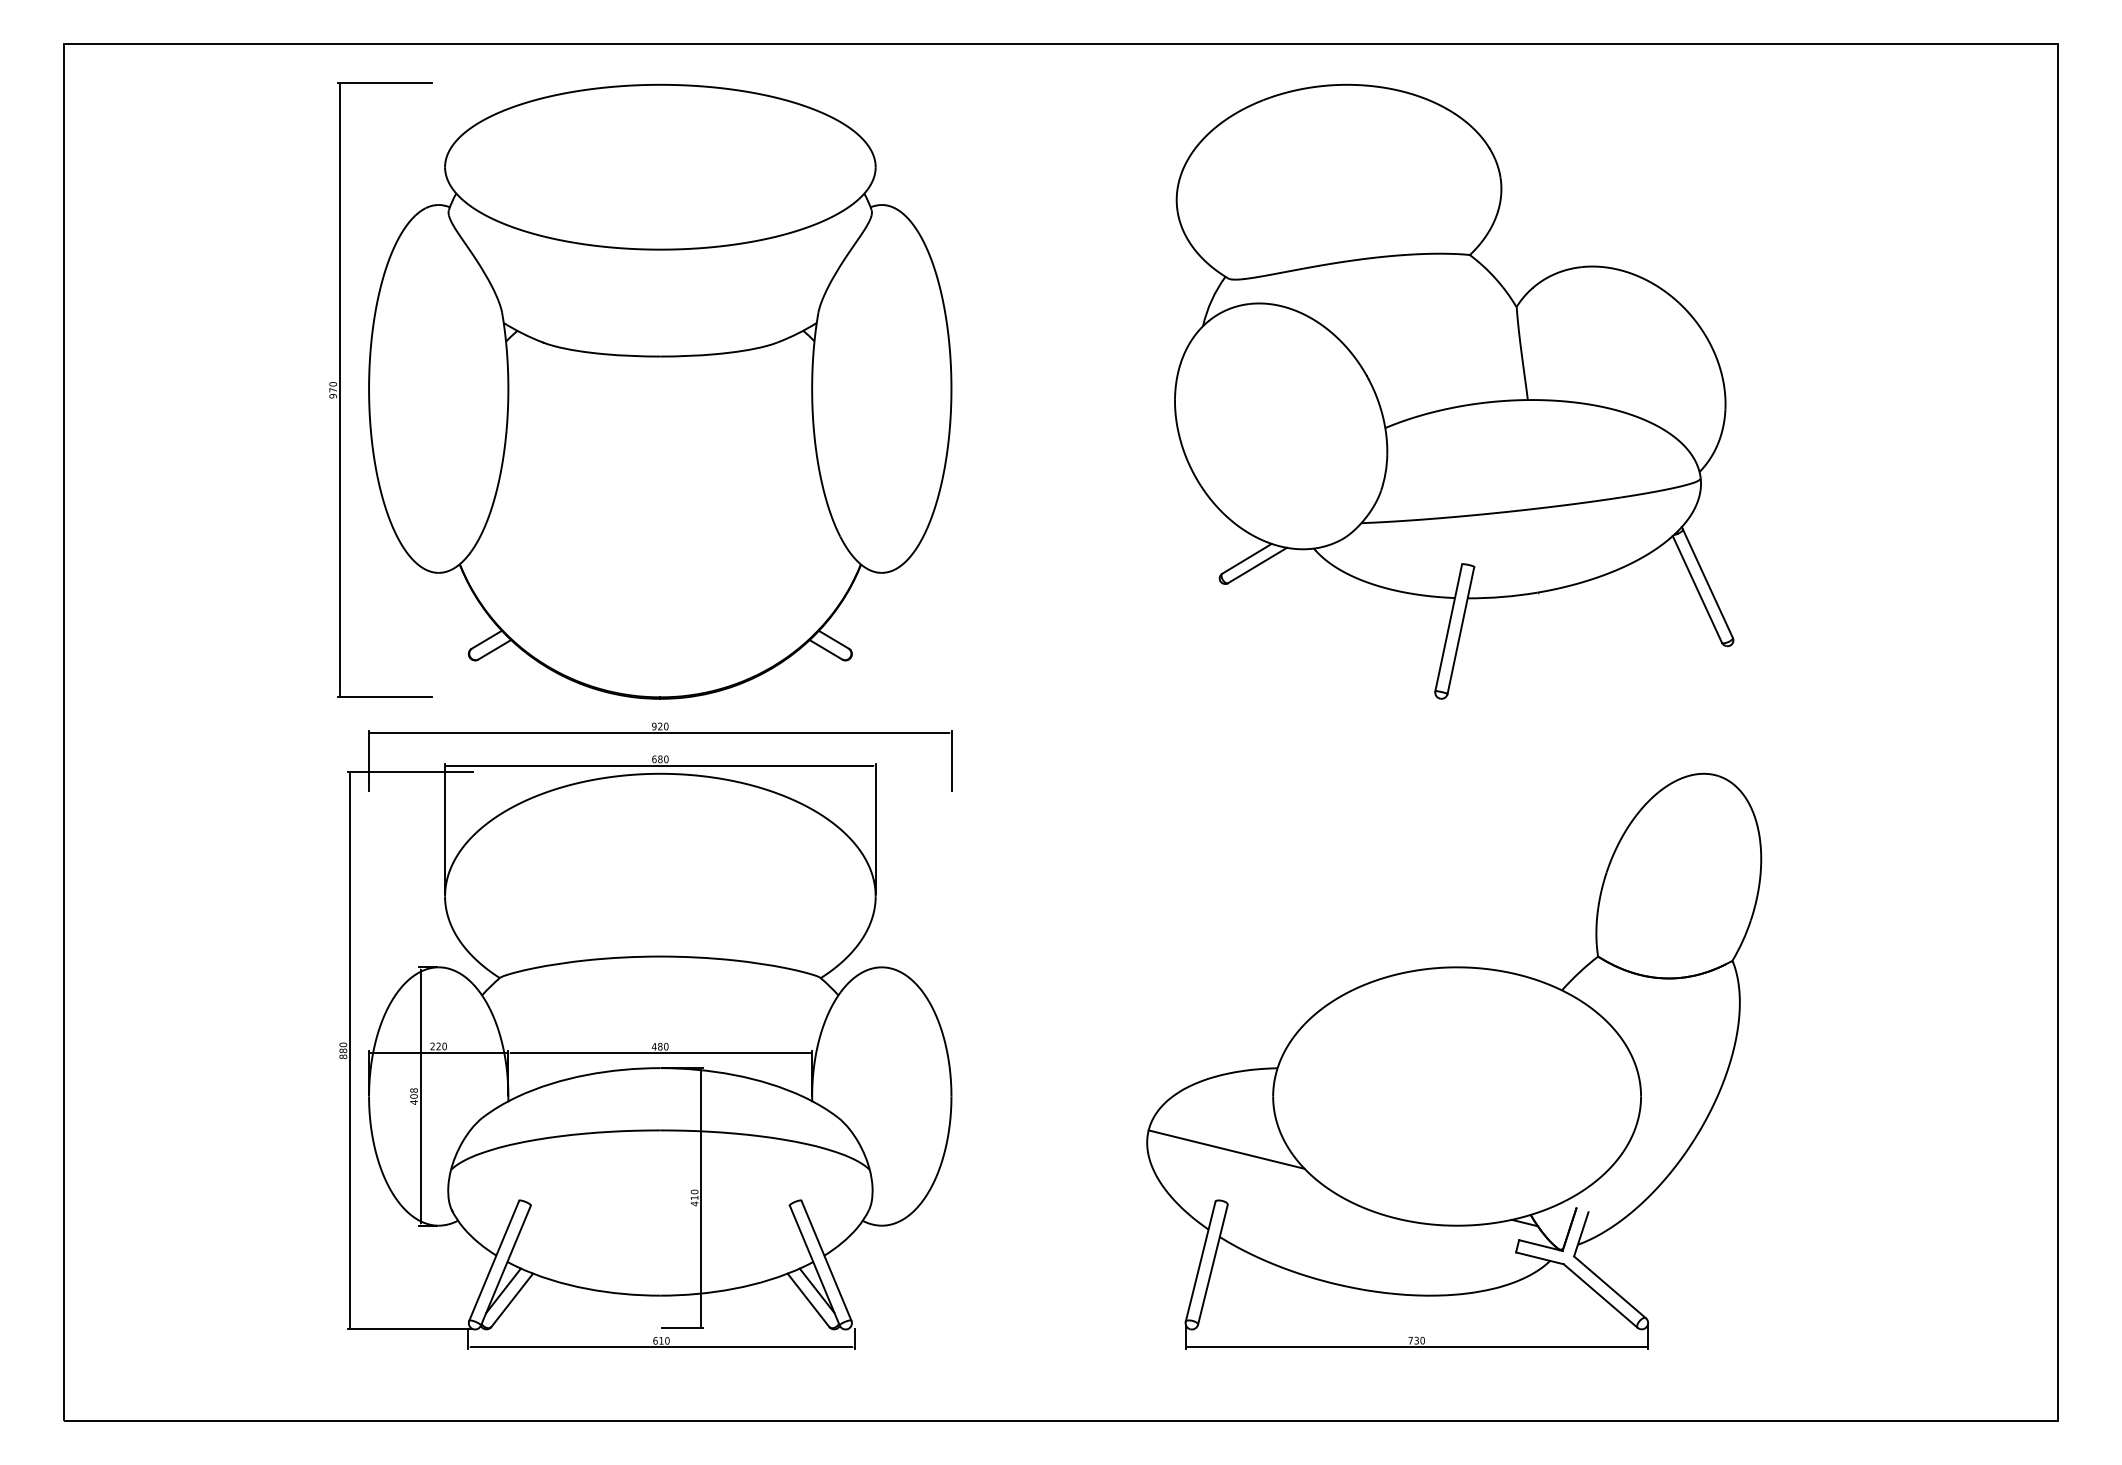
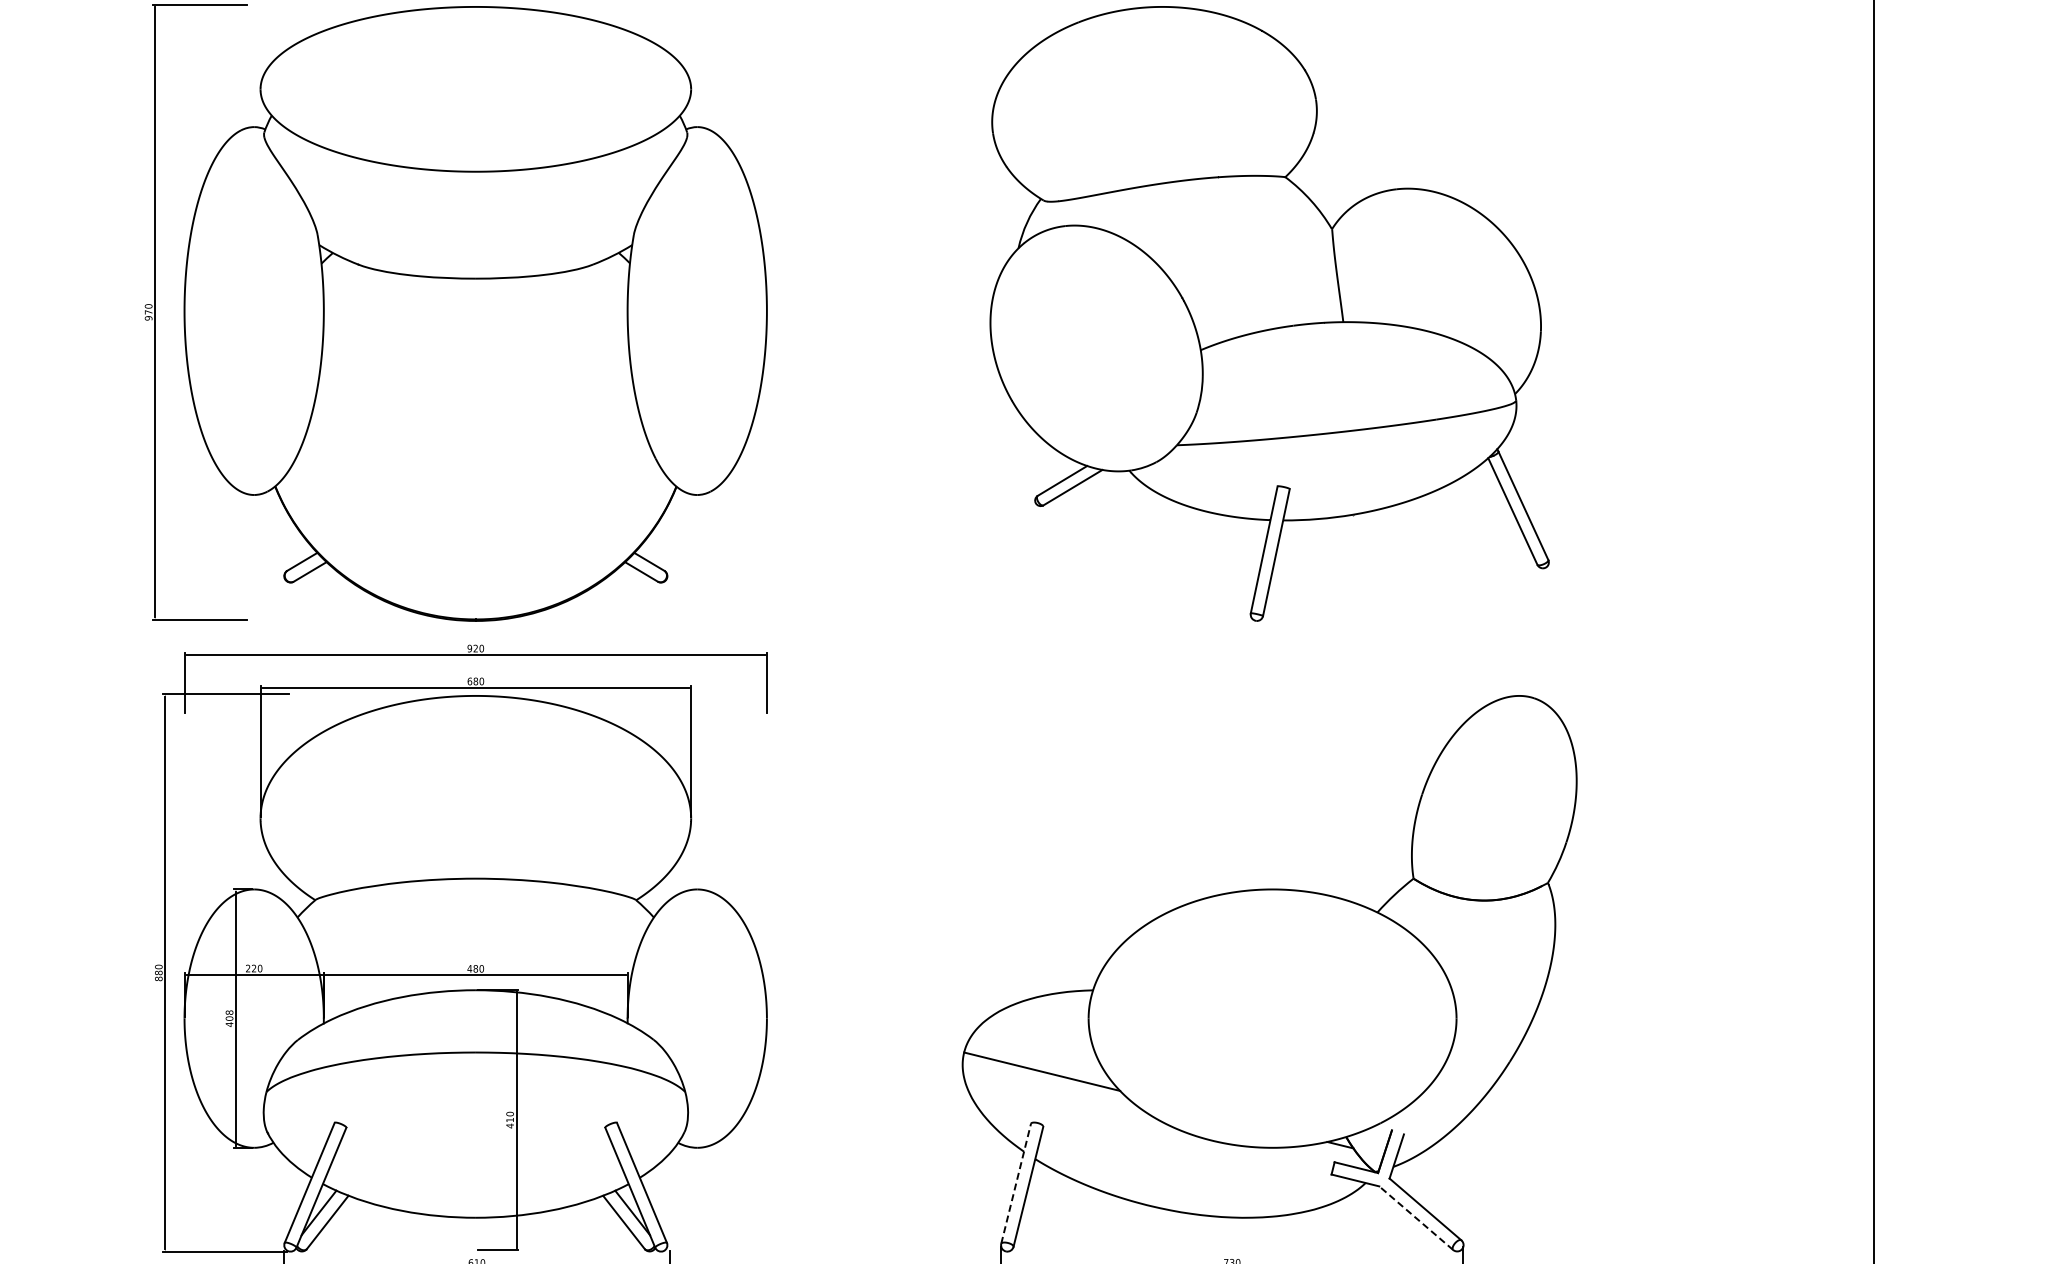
line: (1200, 1261) -> (1015, 1183), solid -> dashed
line: (1600, 1296) -> (1415, 1218), solid -> dashed

